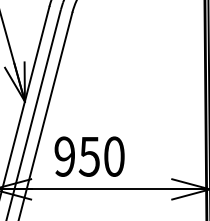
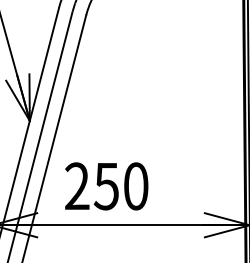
text: (65, 156) -> (77, 186), 950 -> 250

